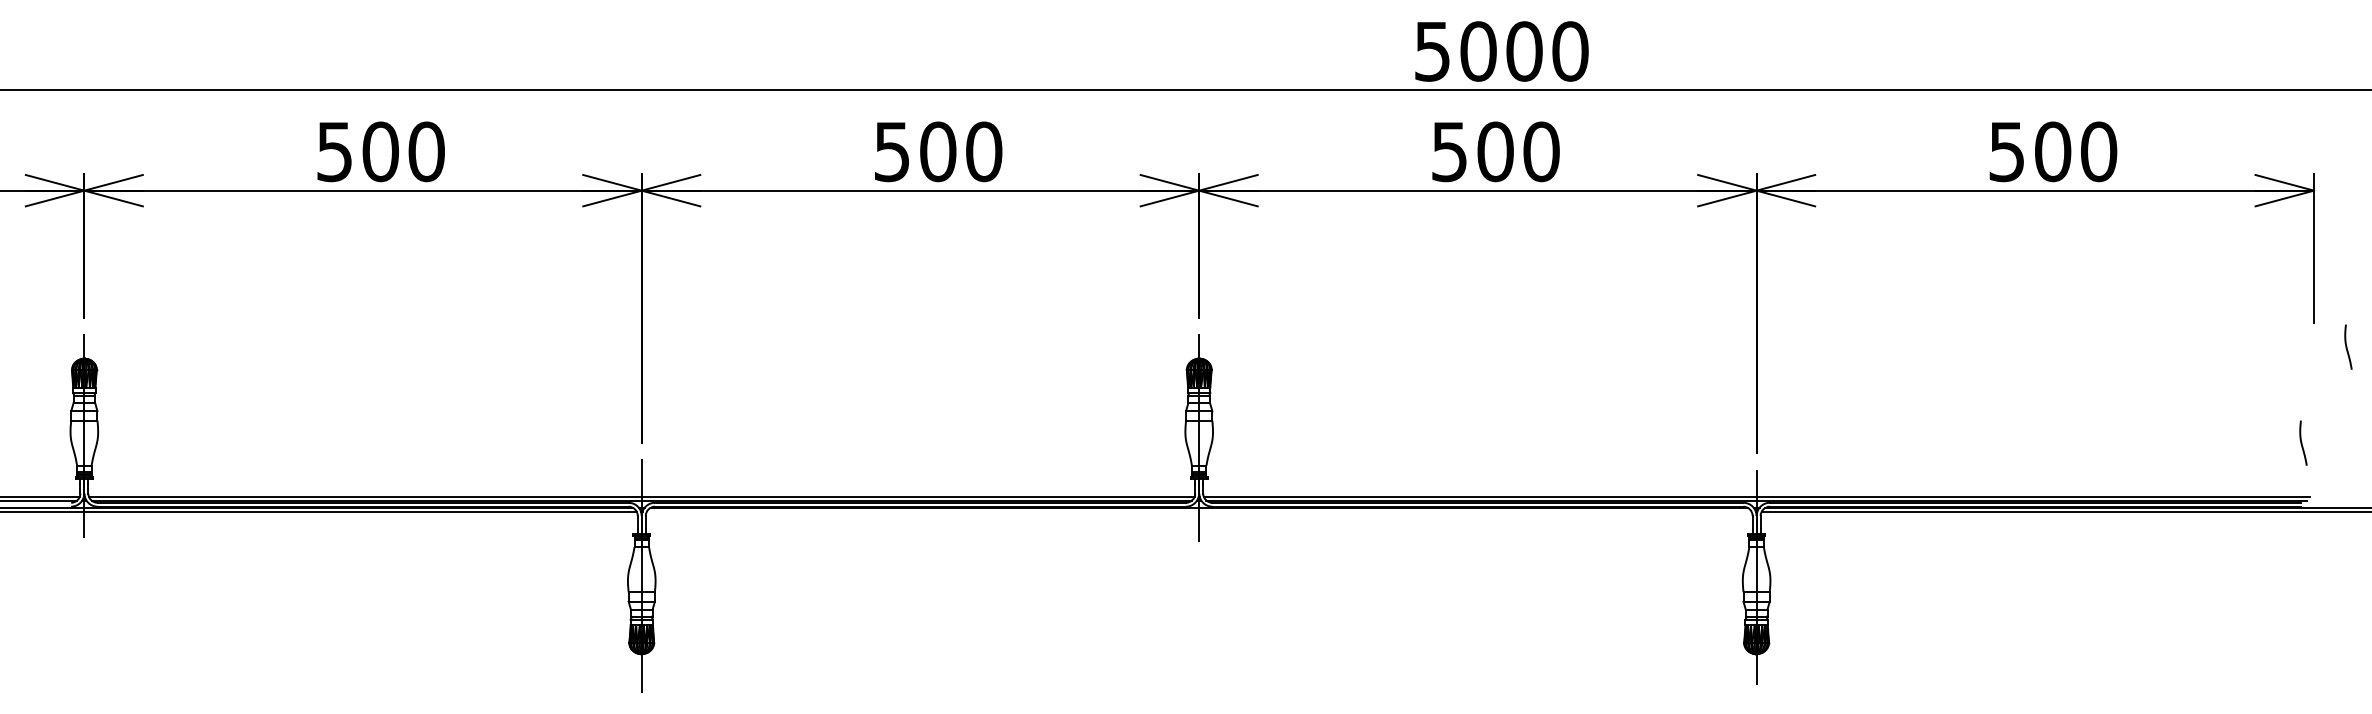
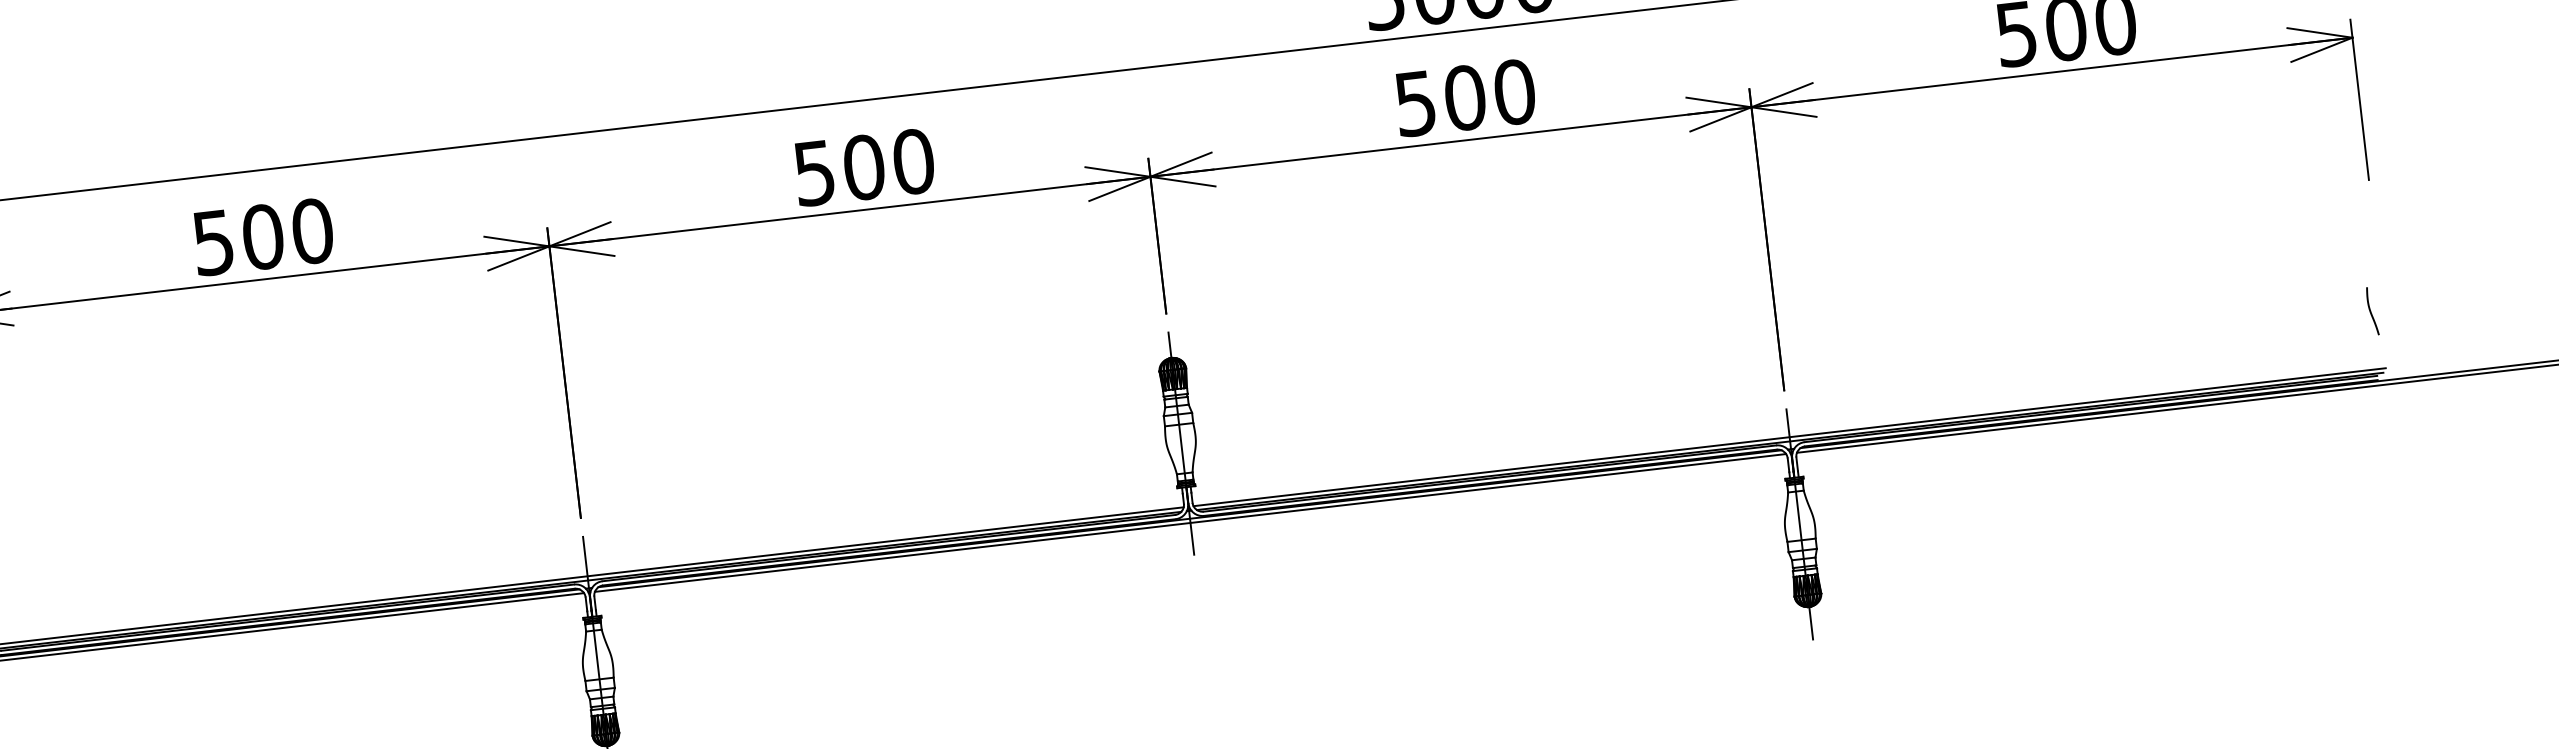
curve: (2347, 346) -> (2408, 201), removed
line: (1198, 511) -> (1189, 522), added

